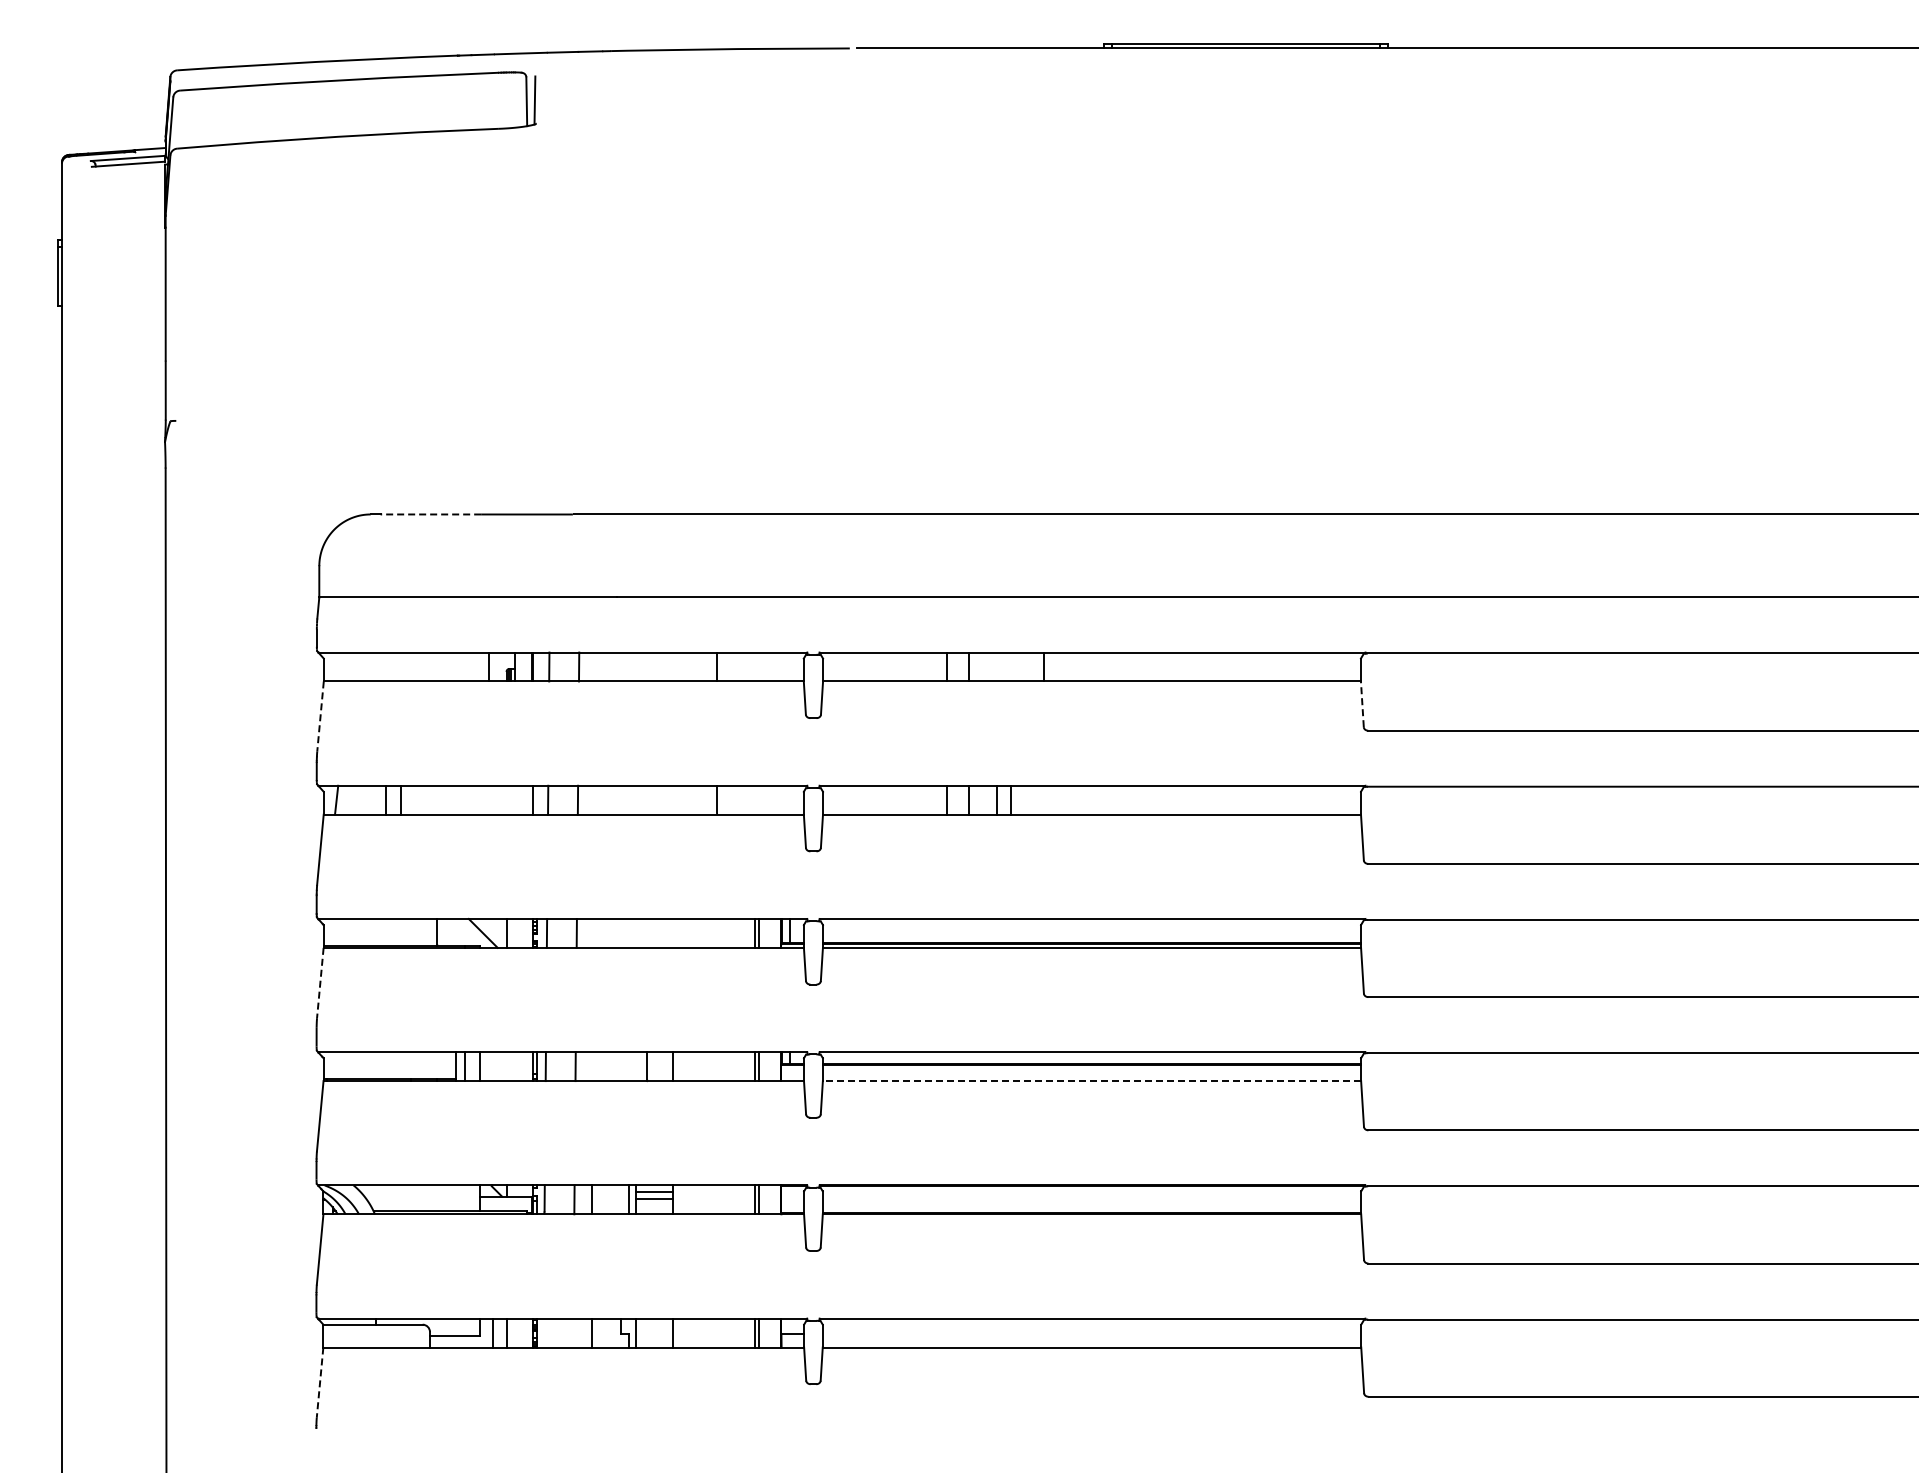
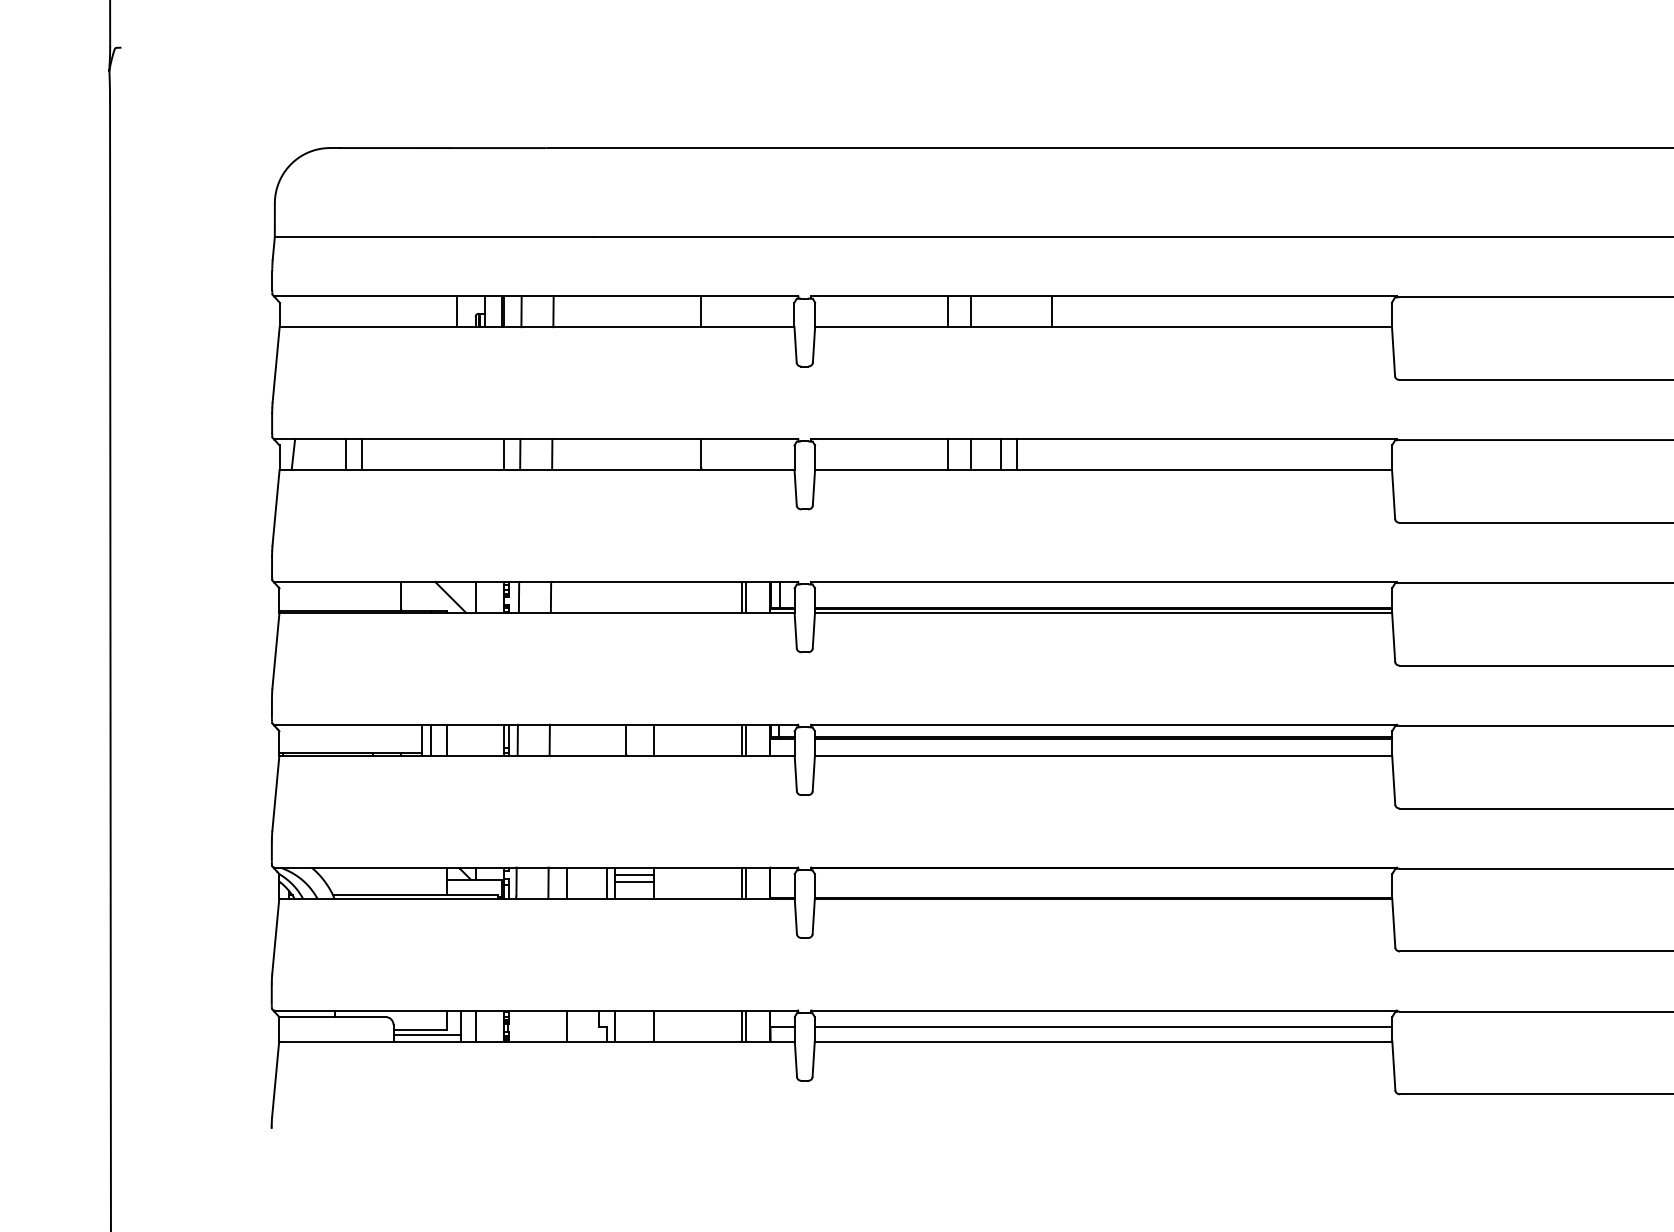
line: (430, 514) -> (394, 148), dashed -> solid
line: (1362, 704) -> (1393, 351), dashed -> solid
line: (320, 717) -> (276, 365), dashed -> solid
line: (320, 983) -> (276, 651), dashed -> solid
line: (1091, 1081) -> (1103, 756), dashed -> solid
line: (1091, 1333) -> (1103, 1026), added
line: (461, 1341) -> (427, 1035), added
line: (320, 1383) -> (276, 1080), dashed -> solid

